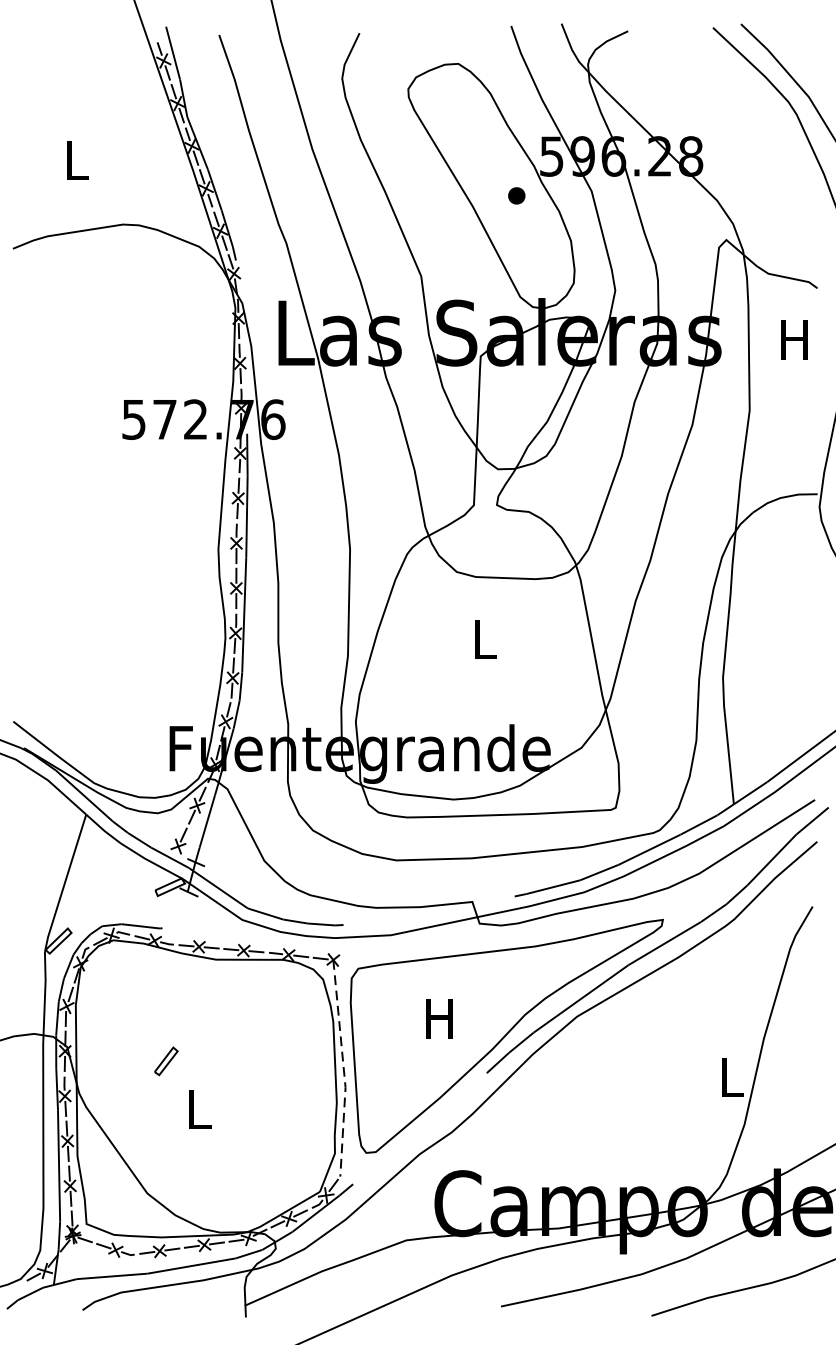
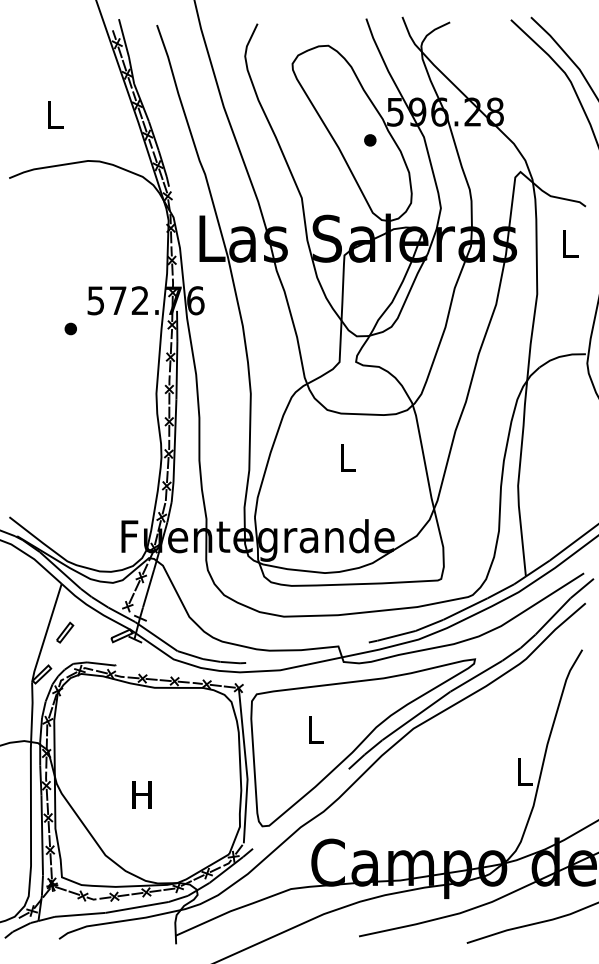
text: (794, 339) -> (569, 243), H -> L
part: (98, 458) -> (70, 328), added
text: (438, 1017) -> (314, 729), H -> L
part: (166, 1061) -> (65, 632), moved
line: (344, 1069) -> (246, 766), dashed -> solid
text: (197, 1108) -> (141, 794), L -> H

